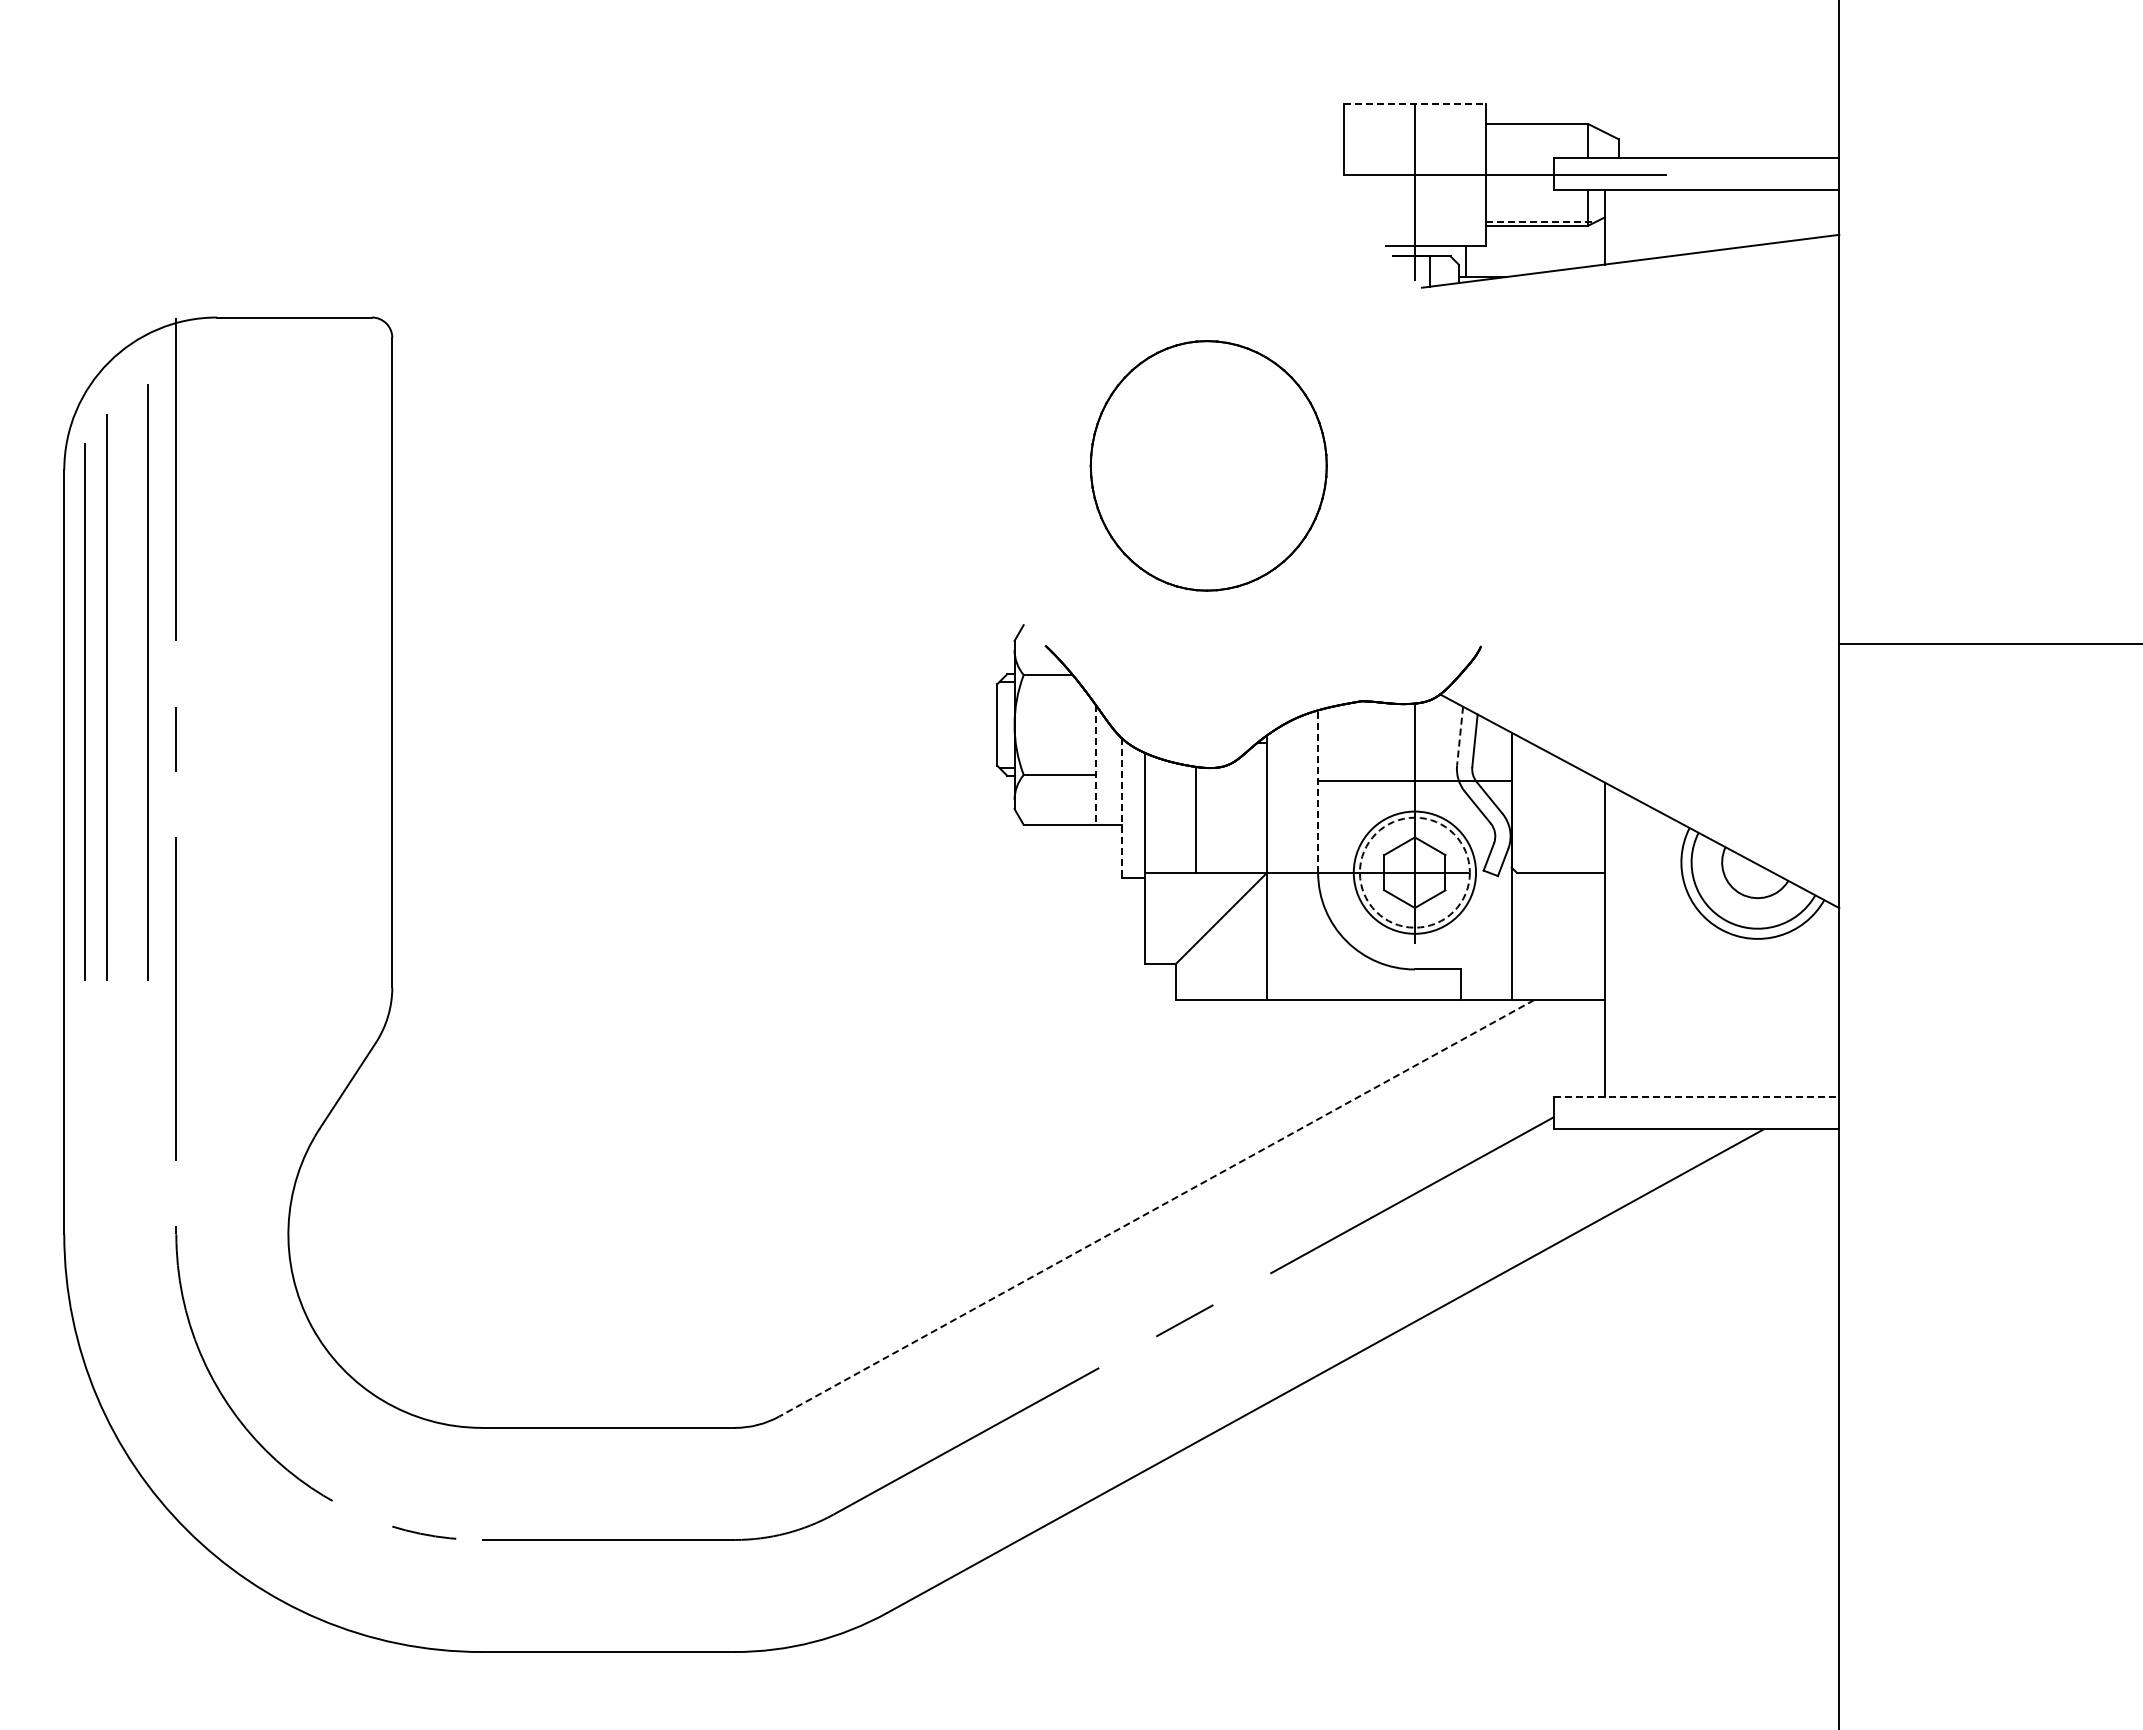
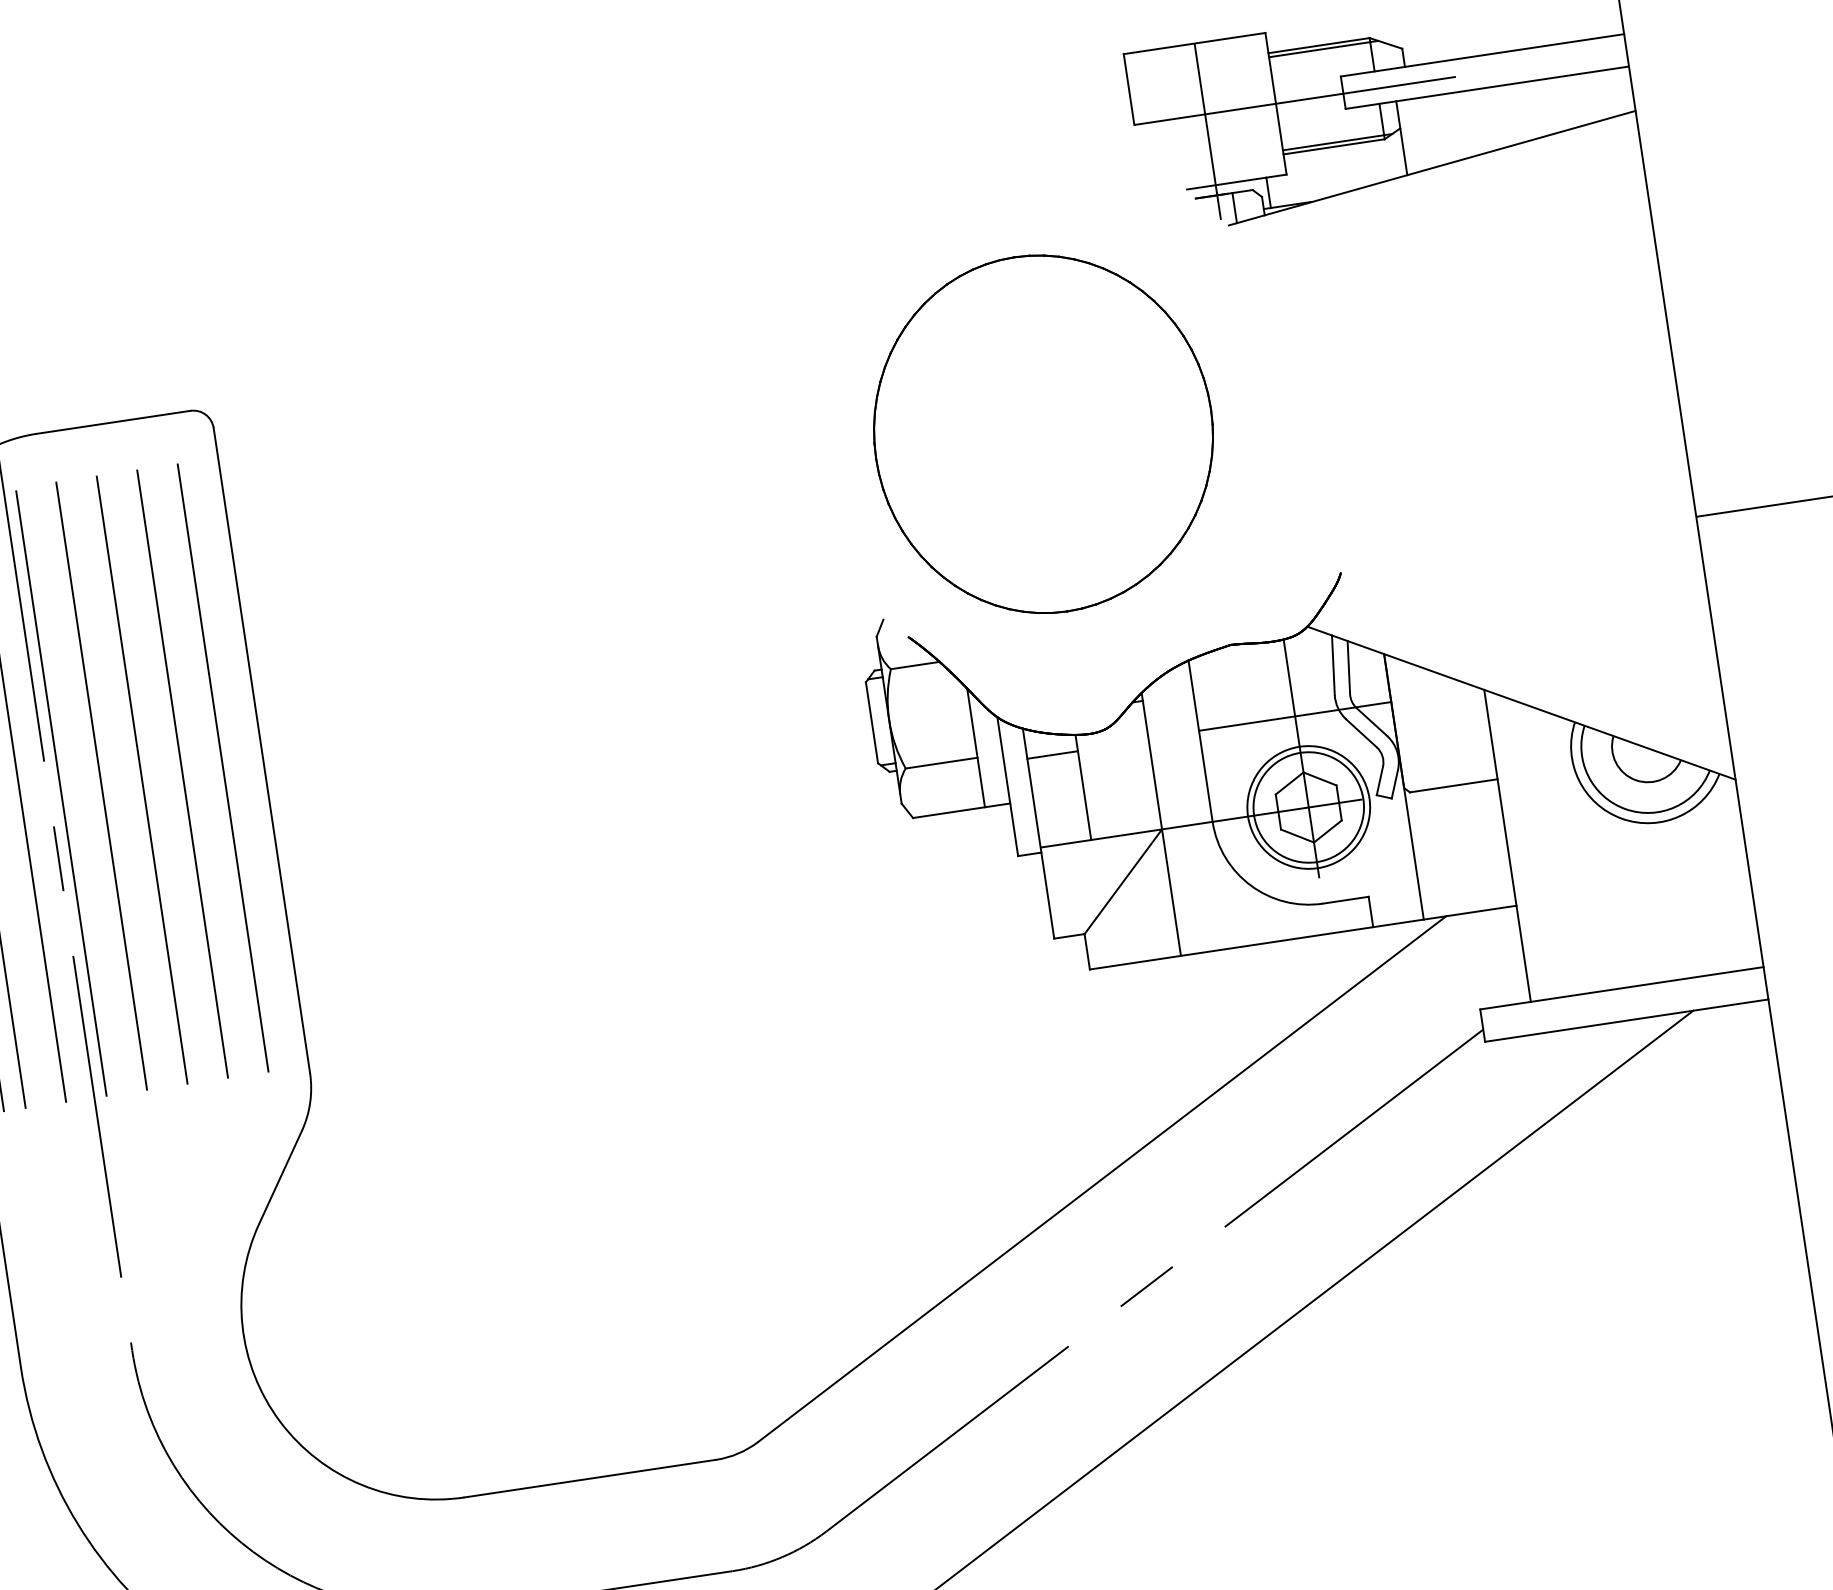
line: (1415, 103) -> (1195, 43), dashed -> solid
line: (1541, 128) -> (1324, 49), added
line: (1541, 221) -> (1337, 141), dashed -> solid
part: (1208, 465) -> (1043, 433), size x1.43
line: (229, 673) -> (101, 785), added
line: (270, 673) -> (142, 779), added
line: (310, 673) -> (182, 773), added
line: (351, 673) -> (222, 767), added
line: (188, 675) -> (61, 793), added
line: (1460, 736) -> (1333, 665), dashed -> solid
line: (1096, 765) -> (976, 748), dashed -> solid
line: (1169, 783) -> (1051, 755), added
line: (1318, 790) -> (1200, 740), dashed -> solid
line: (1121, 808) -> (1007, 787), dashed -> solid
circle: (1414, 872) -> (1308, 807), dashed -> solid
line: (1696, 1096) -> (1621, 987), dashed -> solid
line: (1156, 1208) -> (1101, 1179), dashed -> solid

